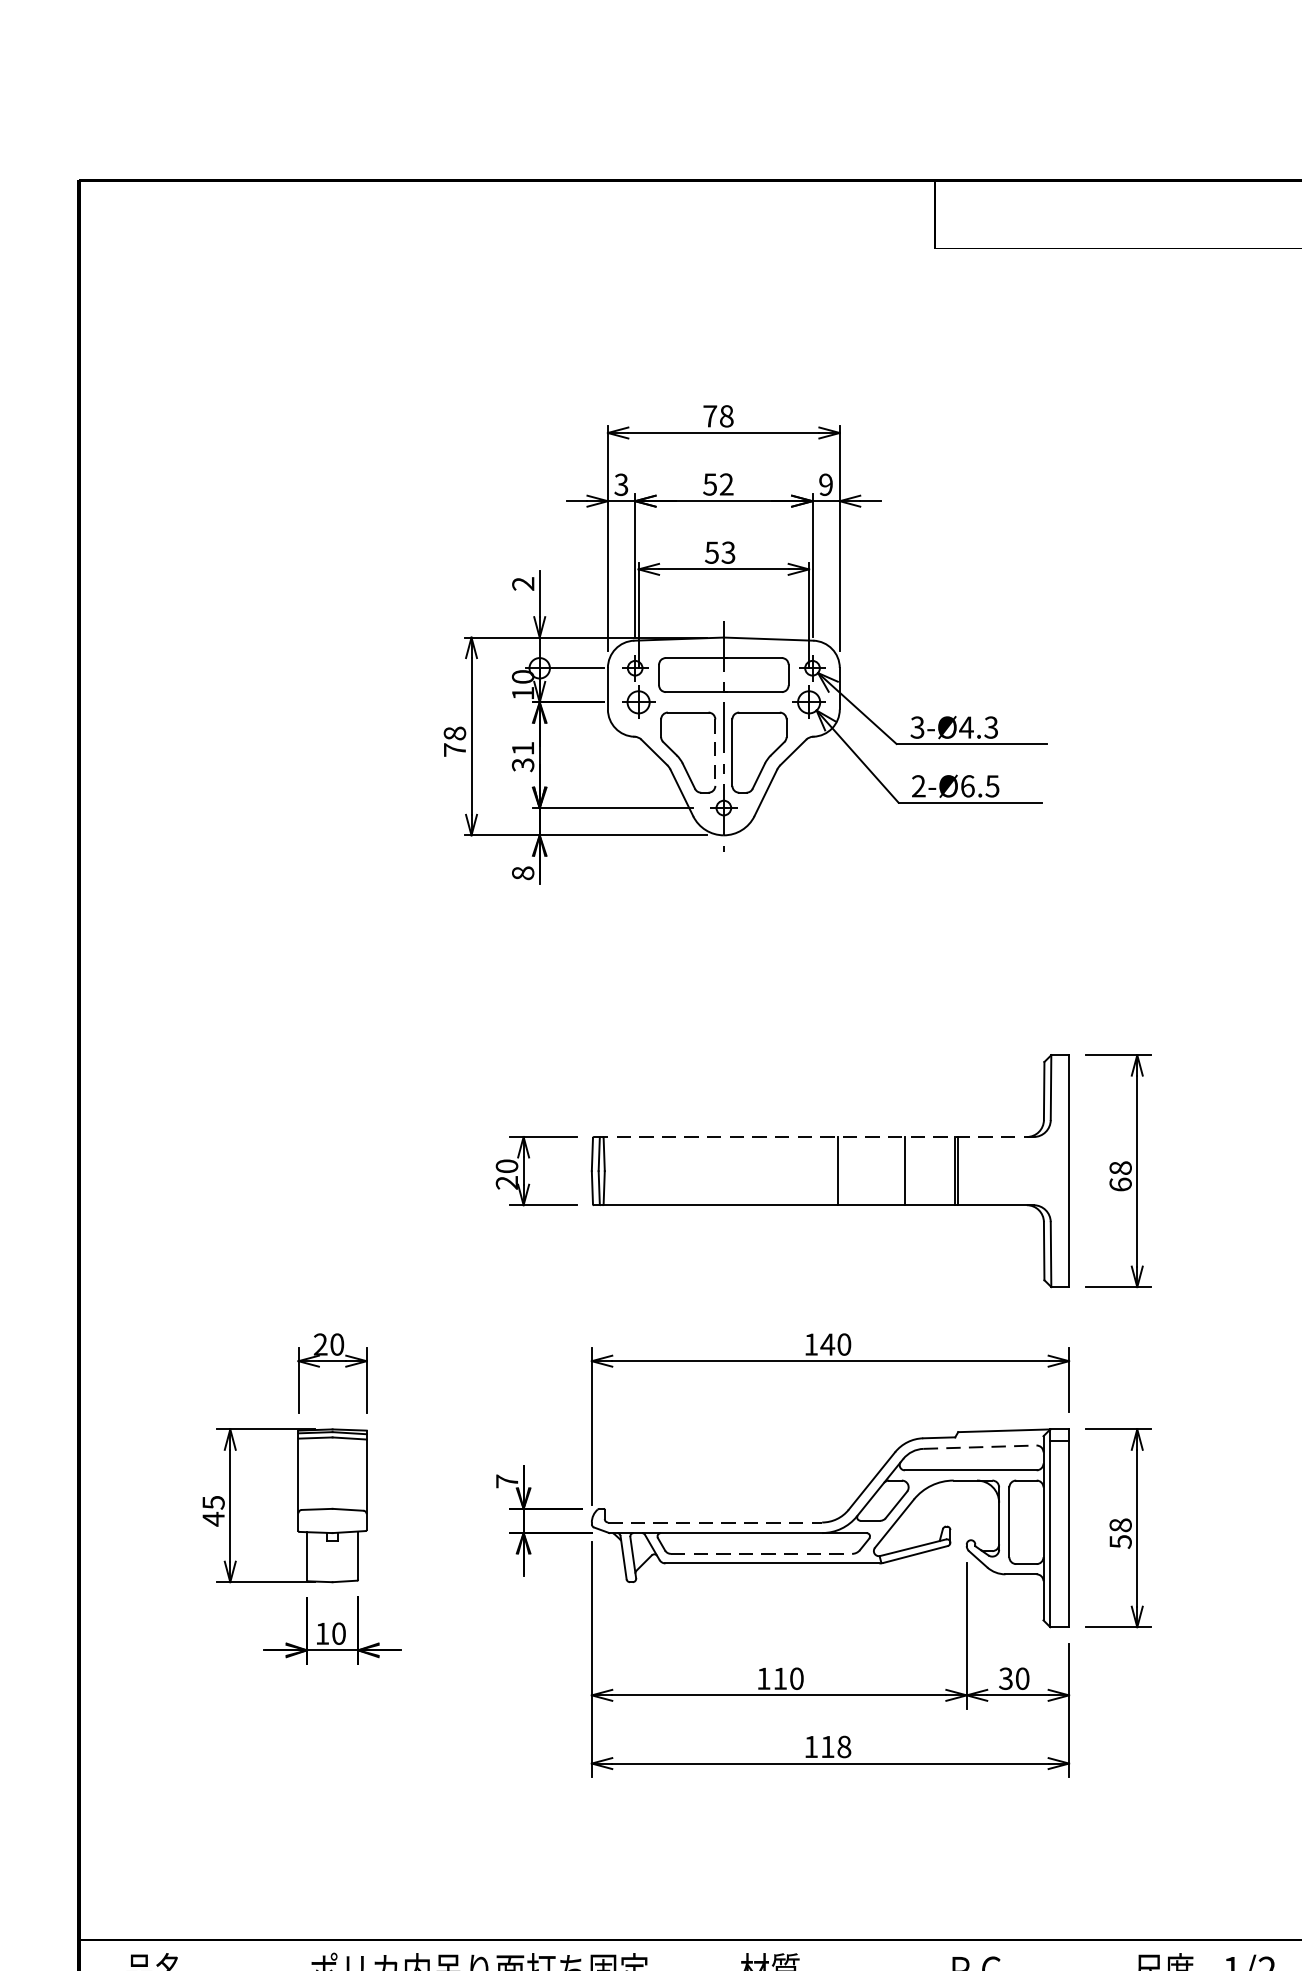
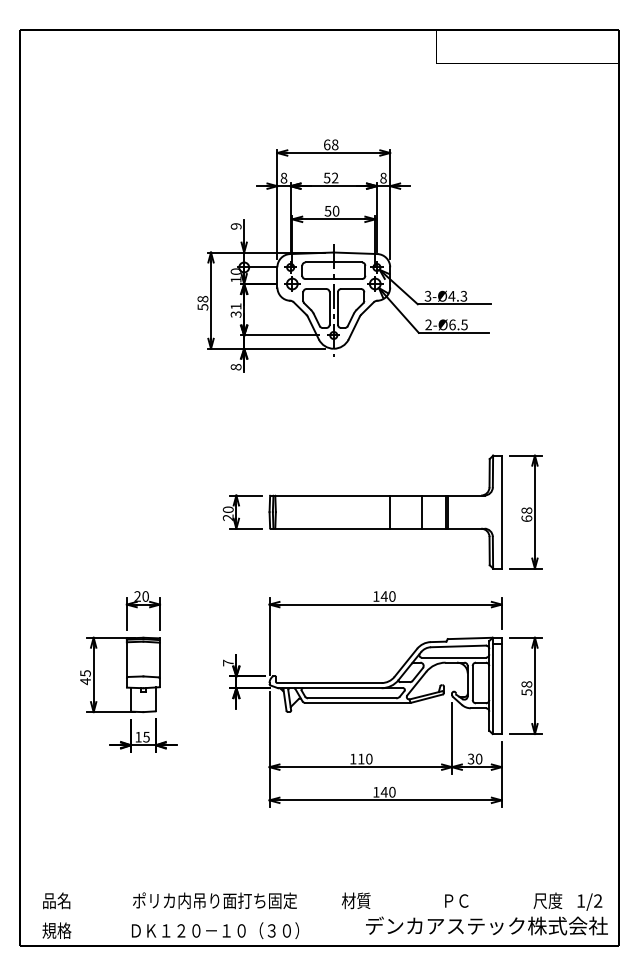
text: (710, 415) -> (327, 144), 78 -> 68
text: (826, 483) -> (383, 177), 9 -> 8
text: (620, 485) -> (283, 178), 3 -> 8
text: (727, 553) -> (335, 211), 53 -> 50
text: (523, 584) -> (236, 226), 2 -> 9
text: (453, 750) -> (202, 307), 78 -> 58
line: (715, 754) -> (329, 309), dashed -> solid
line: (813, 1136) -> (377, 495), dashed -> solid
line: (980, 1447) -> (458, 646), dashed -> solid
line: (717, 1523) -> (330, 683), dashed -> solid
line: (762, 1554) -> (352, 698), dashed -> solid
text: (338, 1632) -> (146, 736), 10 -> 15
text: (834, 1747) -> (387, 792), 118 -> 140

